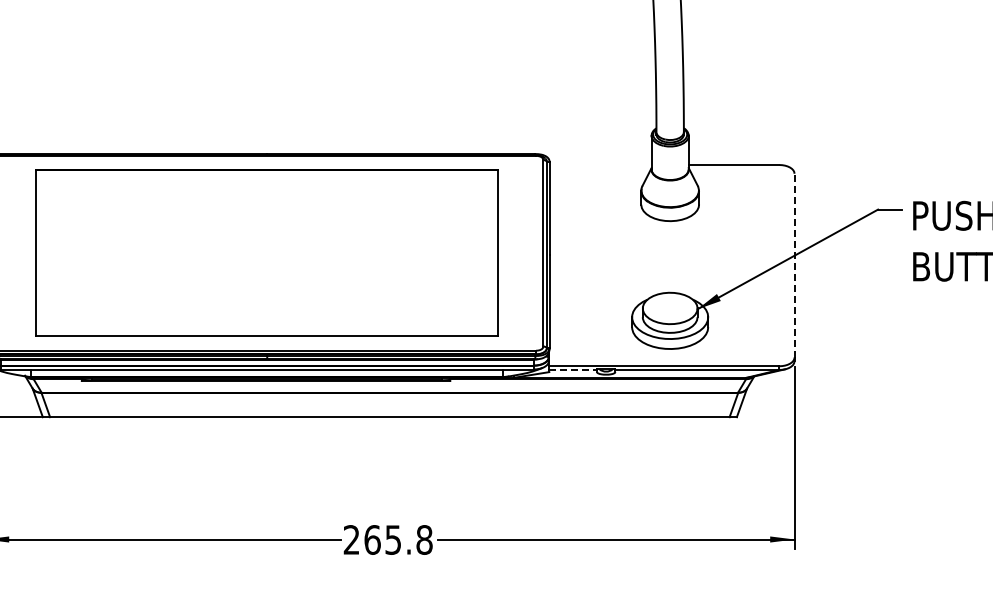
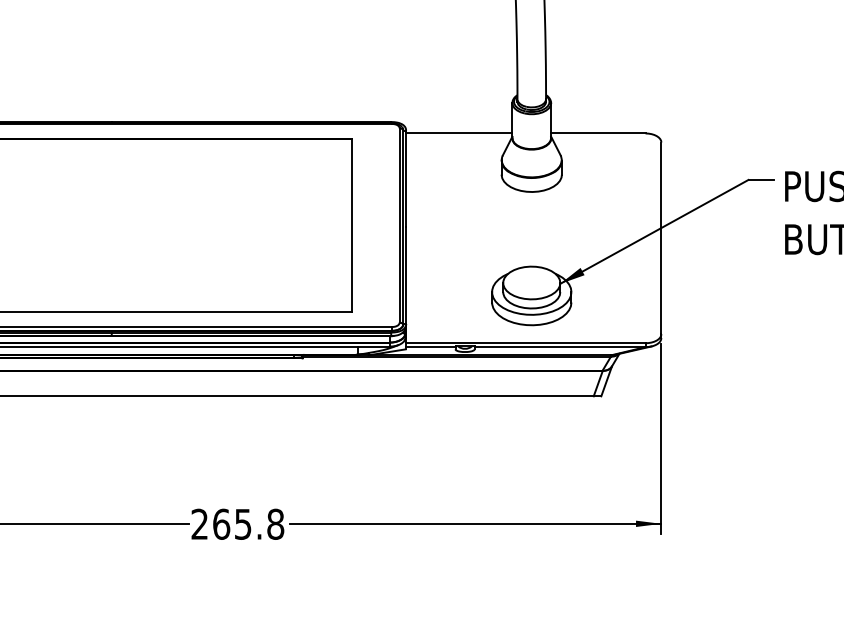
line: (600, 165) -> (459, 133), added
line: (794, 265) -> (661, 238), dashed -> solid
line: (573, 370) -> (430, 347), dashed -> solid

